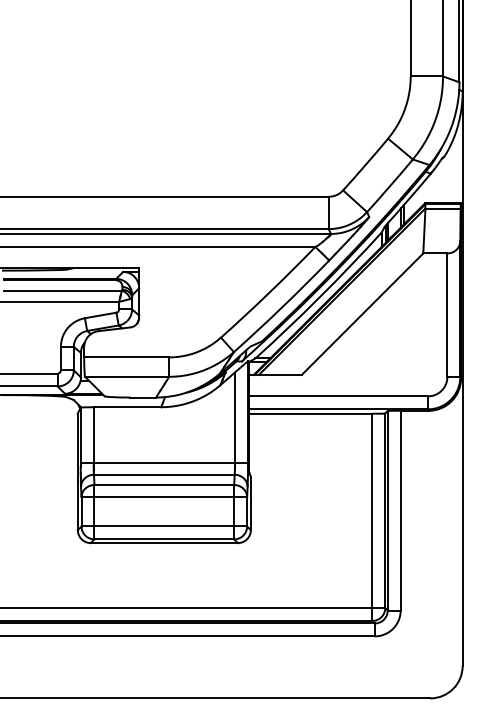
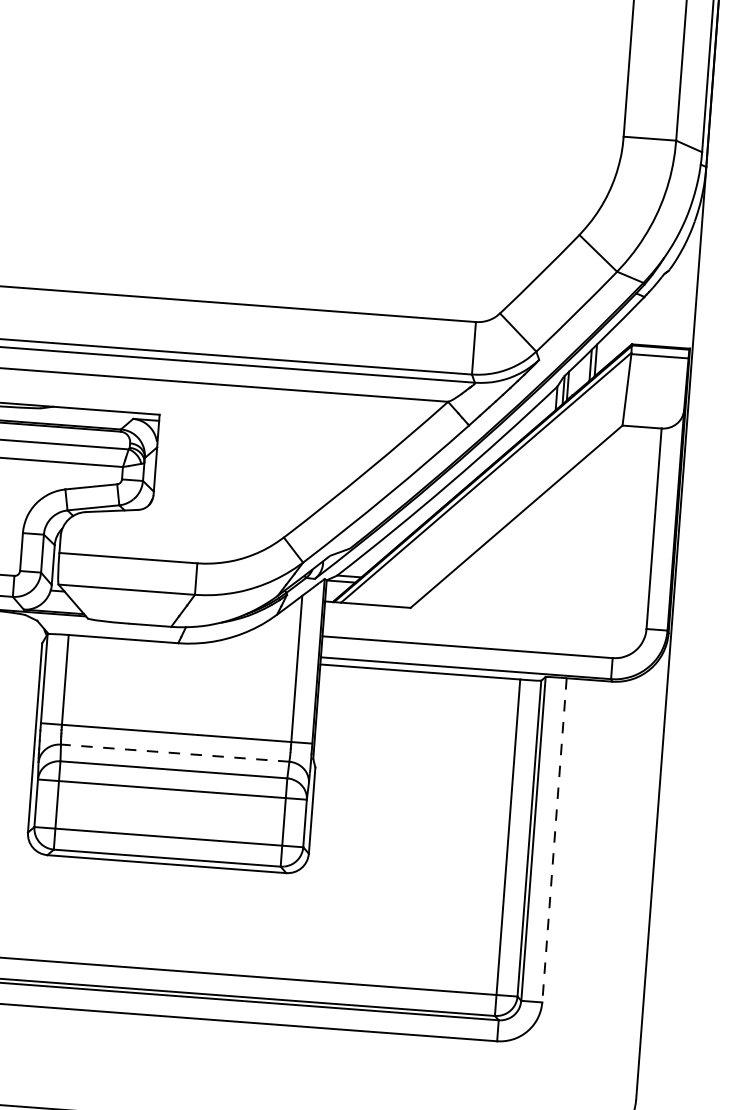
line: (163, 474) -> (173, 752), solid -> dashed
line: (400, 510) -> (554, 840), solid -> dashed

